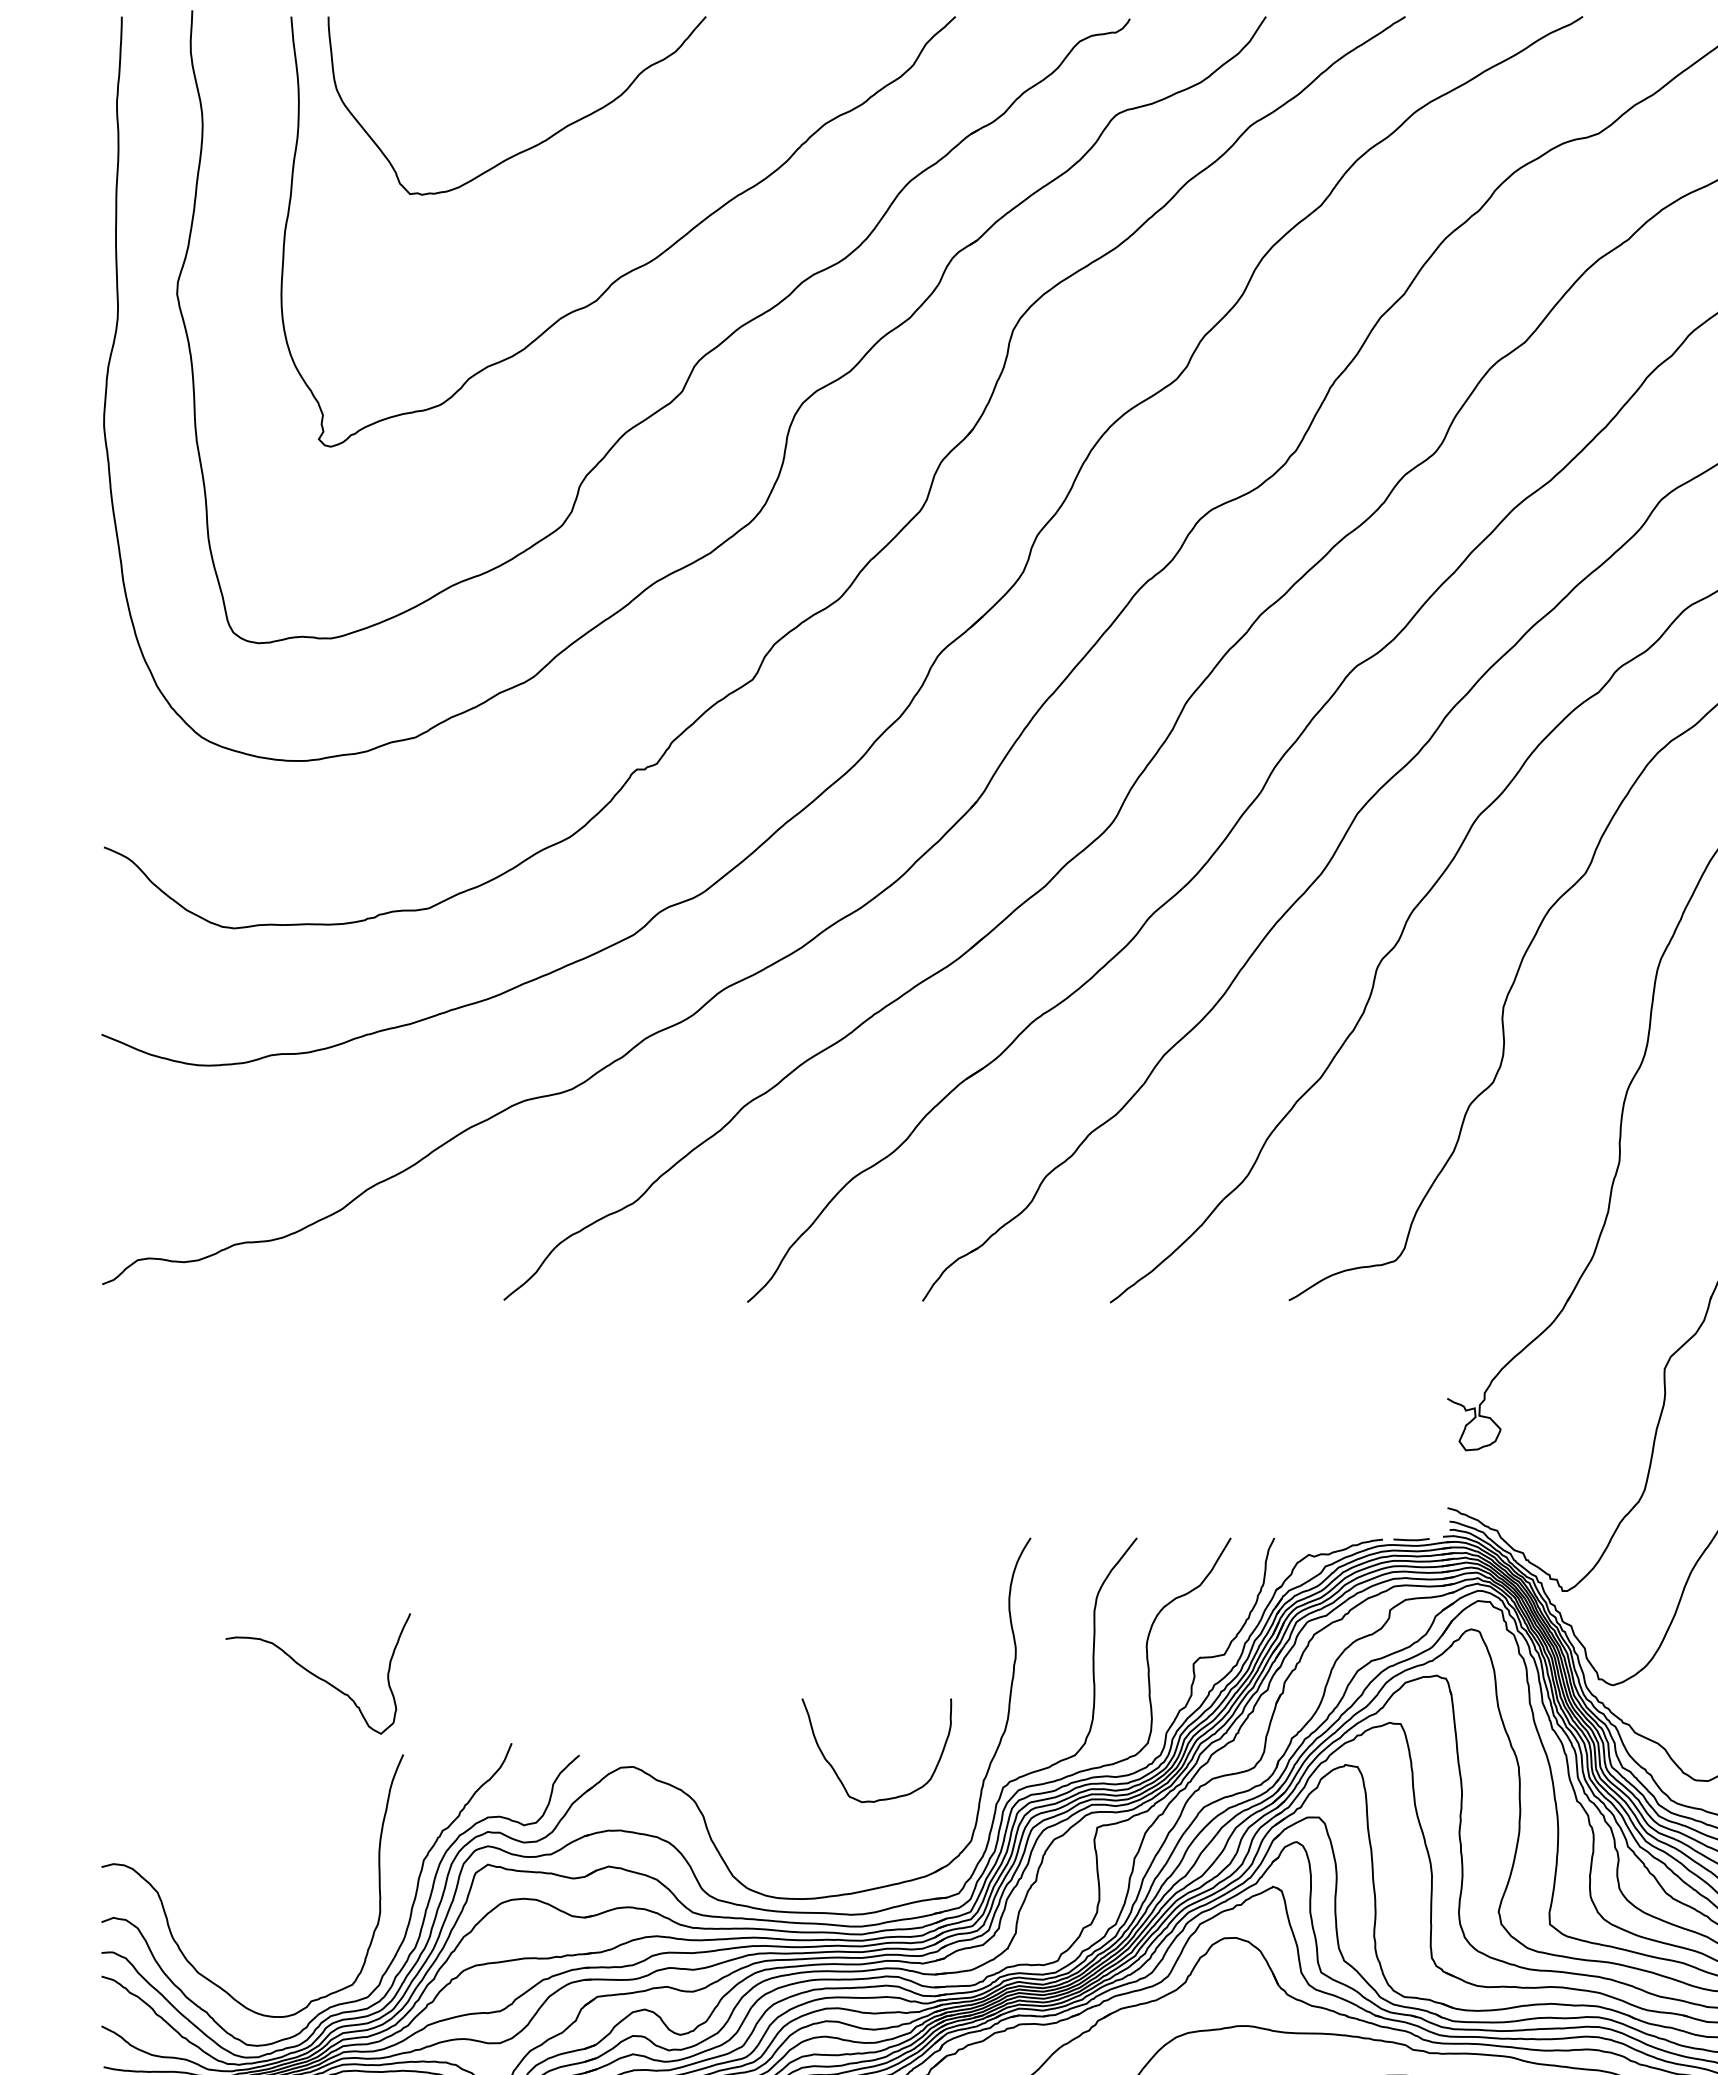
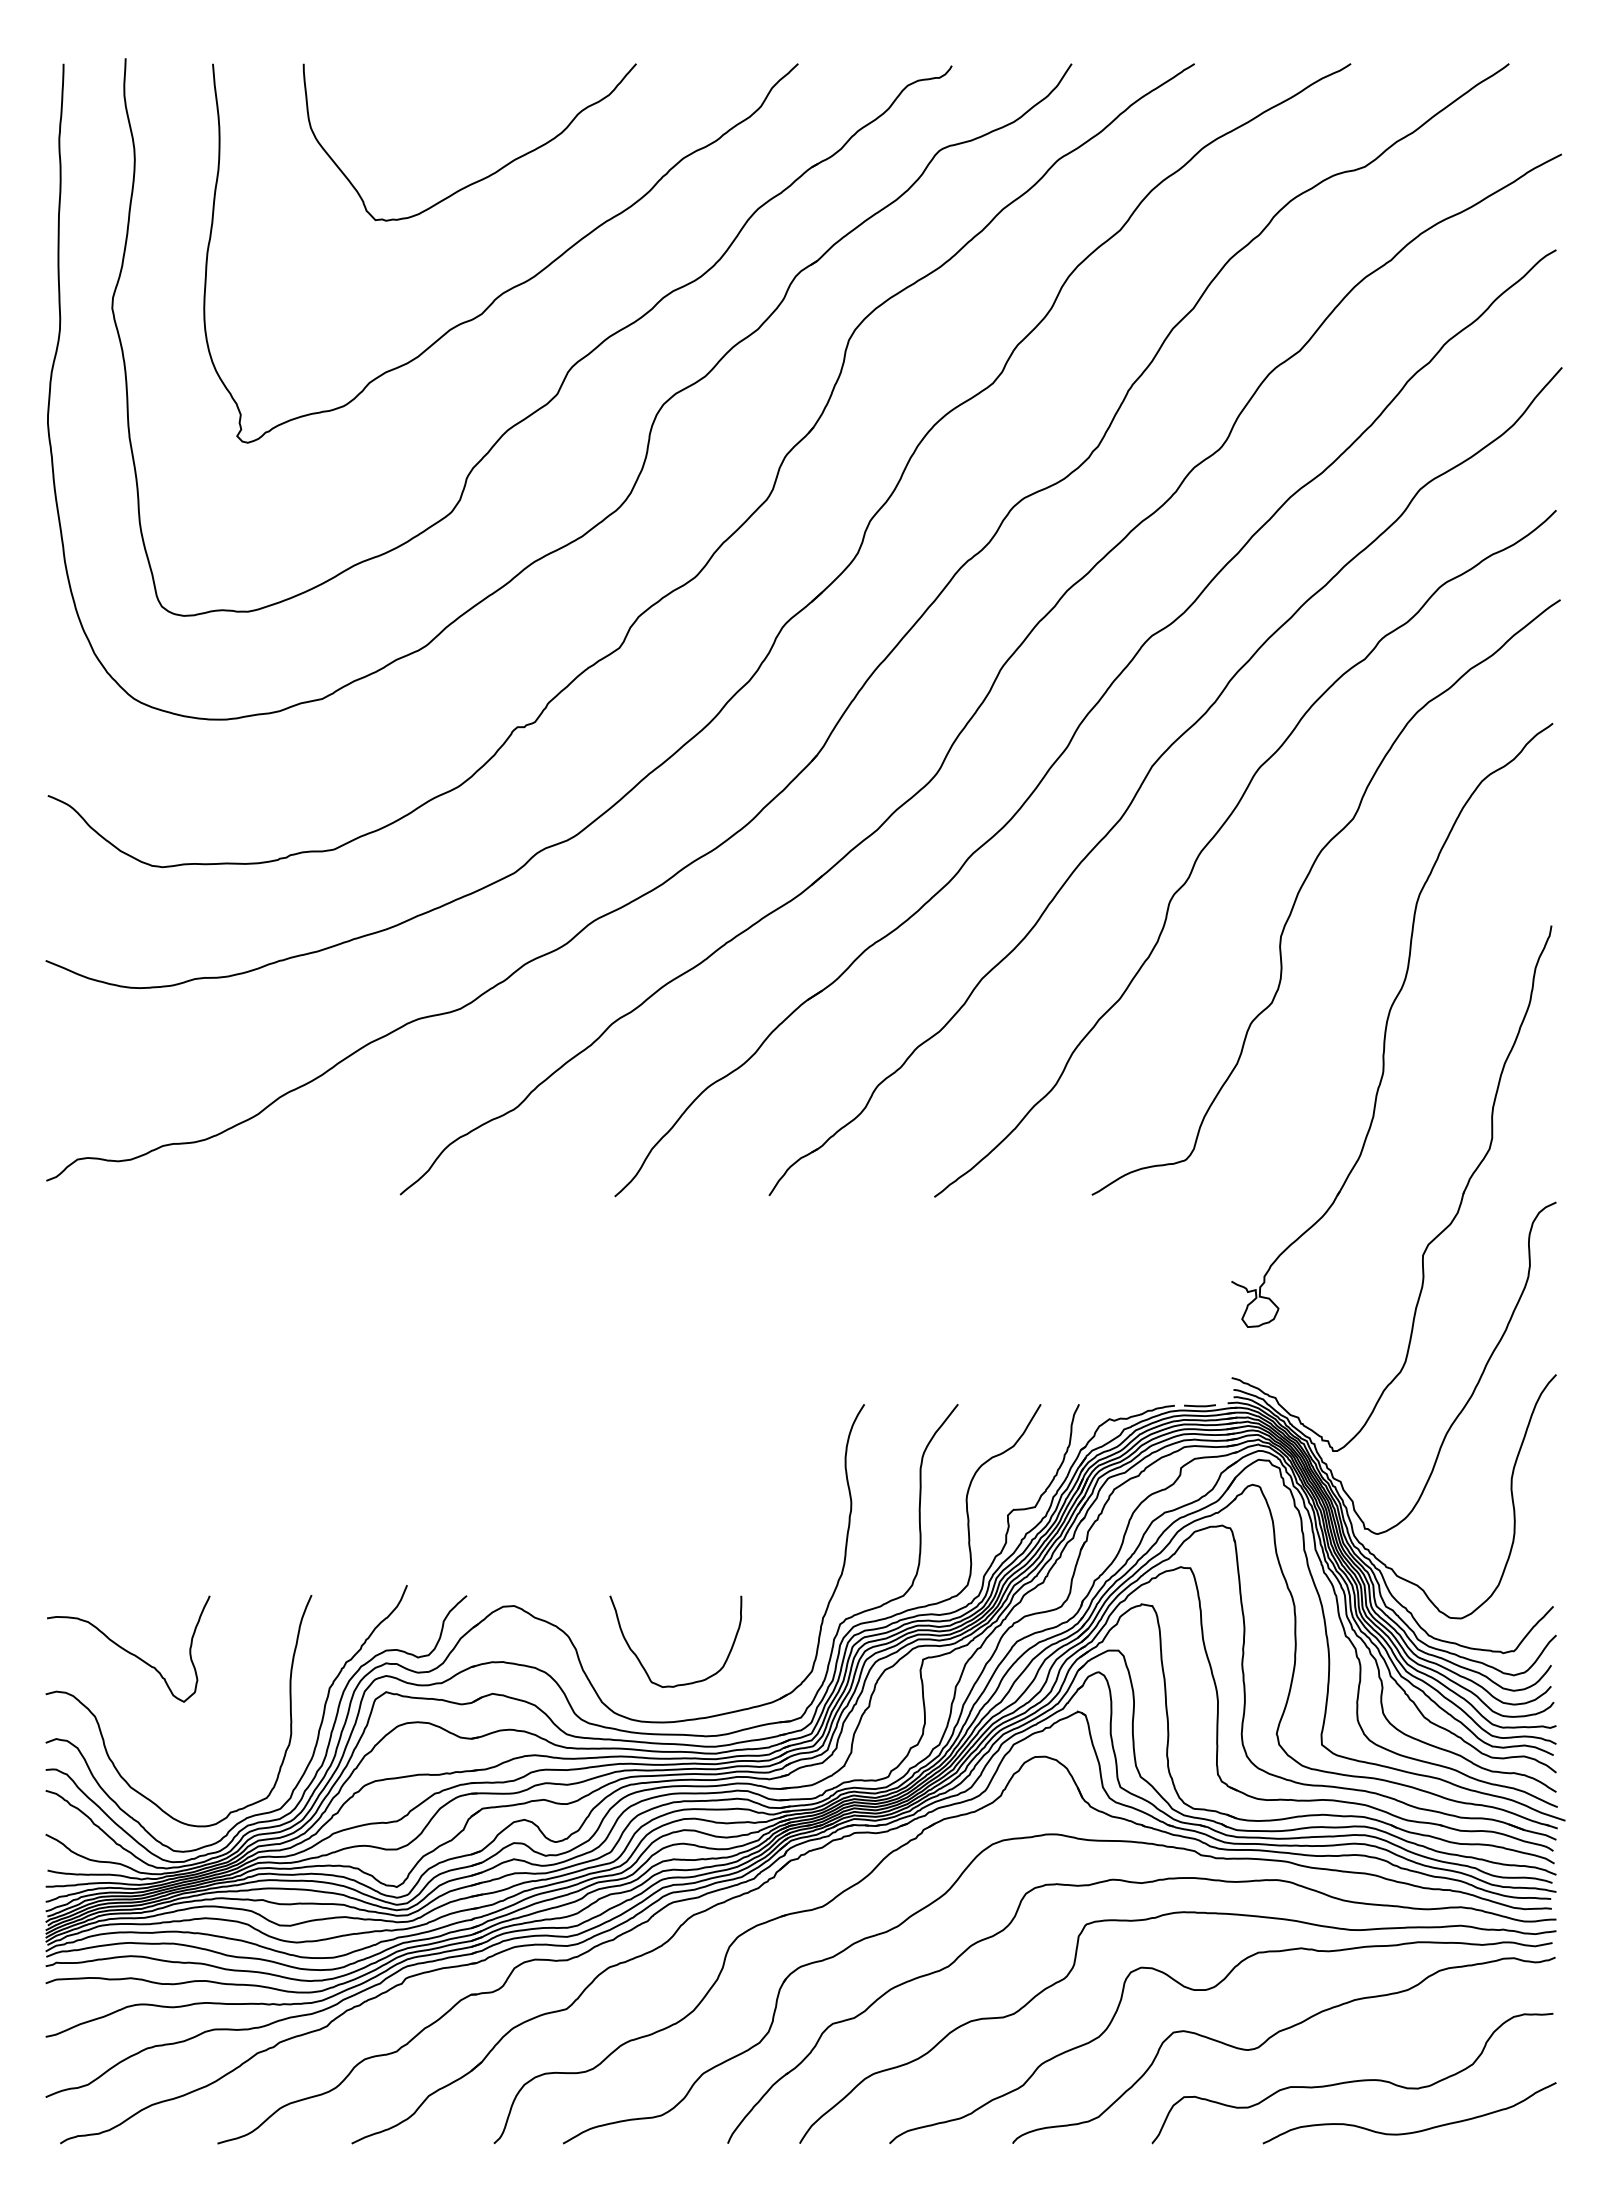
curve: (541, 141) -> (491, 173), moved
curve: (315, 1674) -> (126, 1649), moved
curve: (836, 1771) -> (640, 1660), moved

